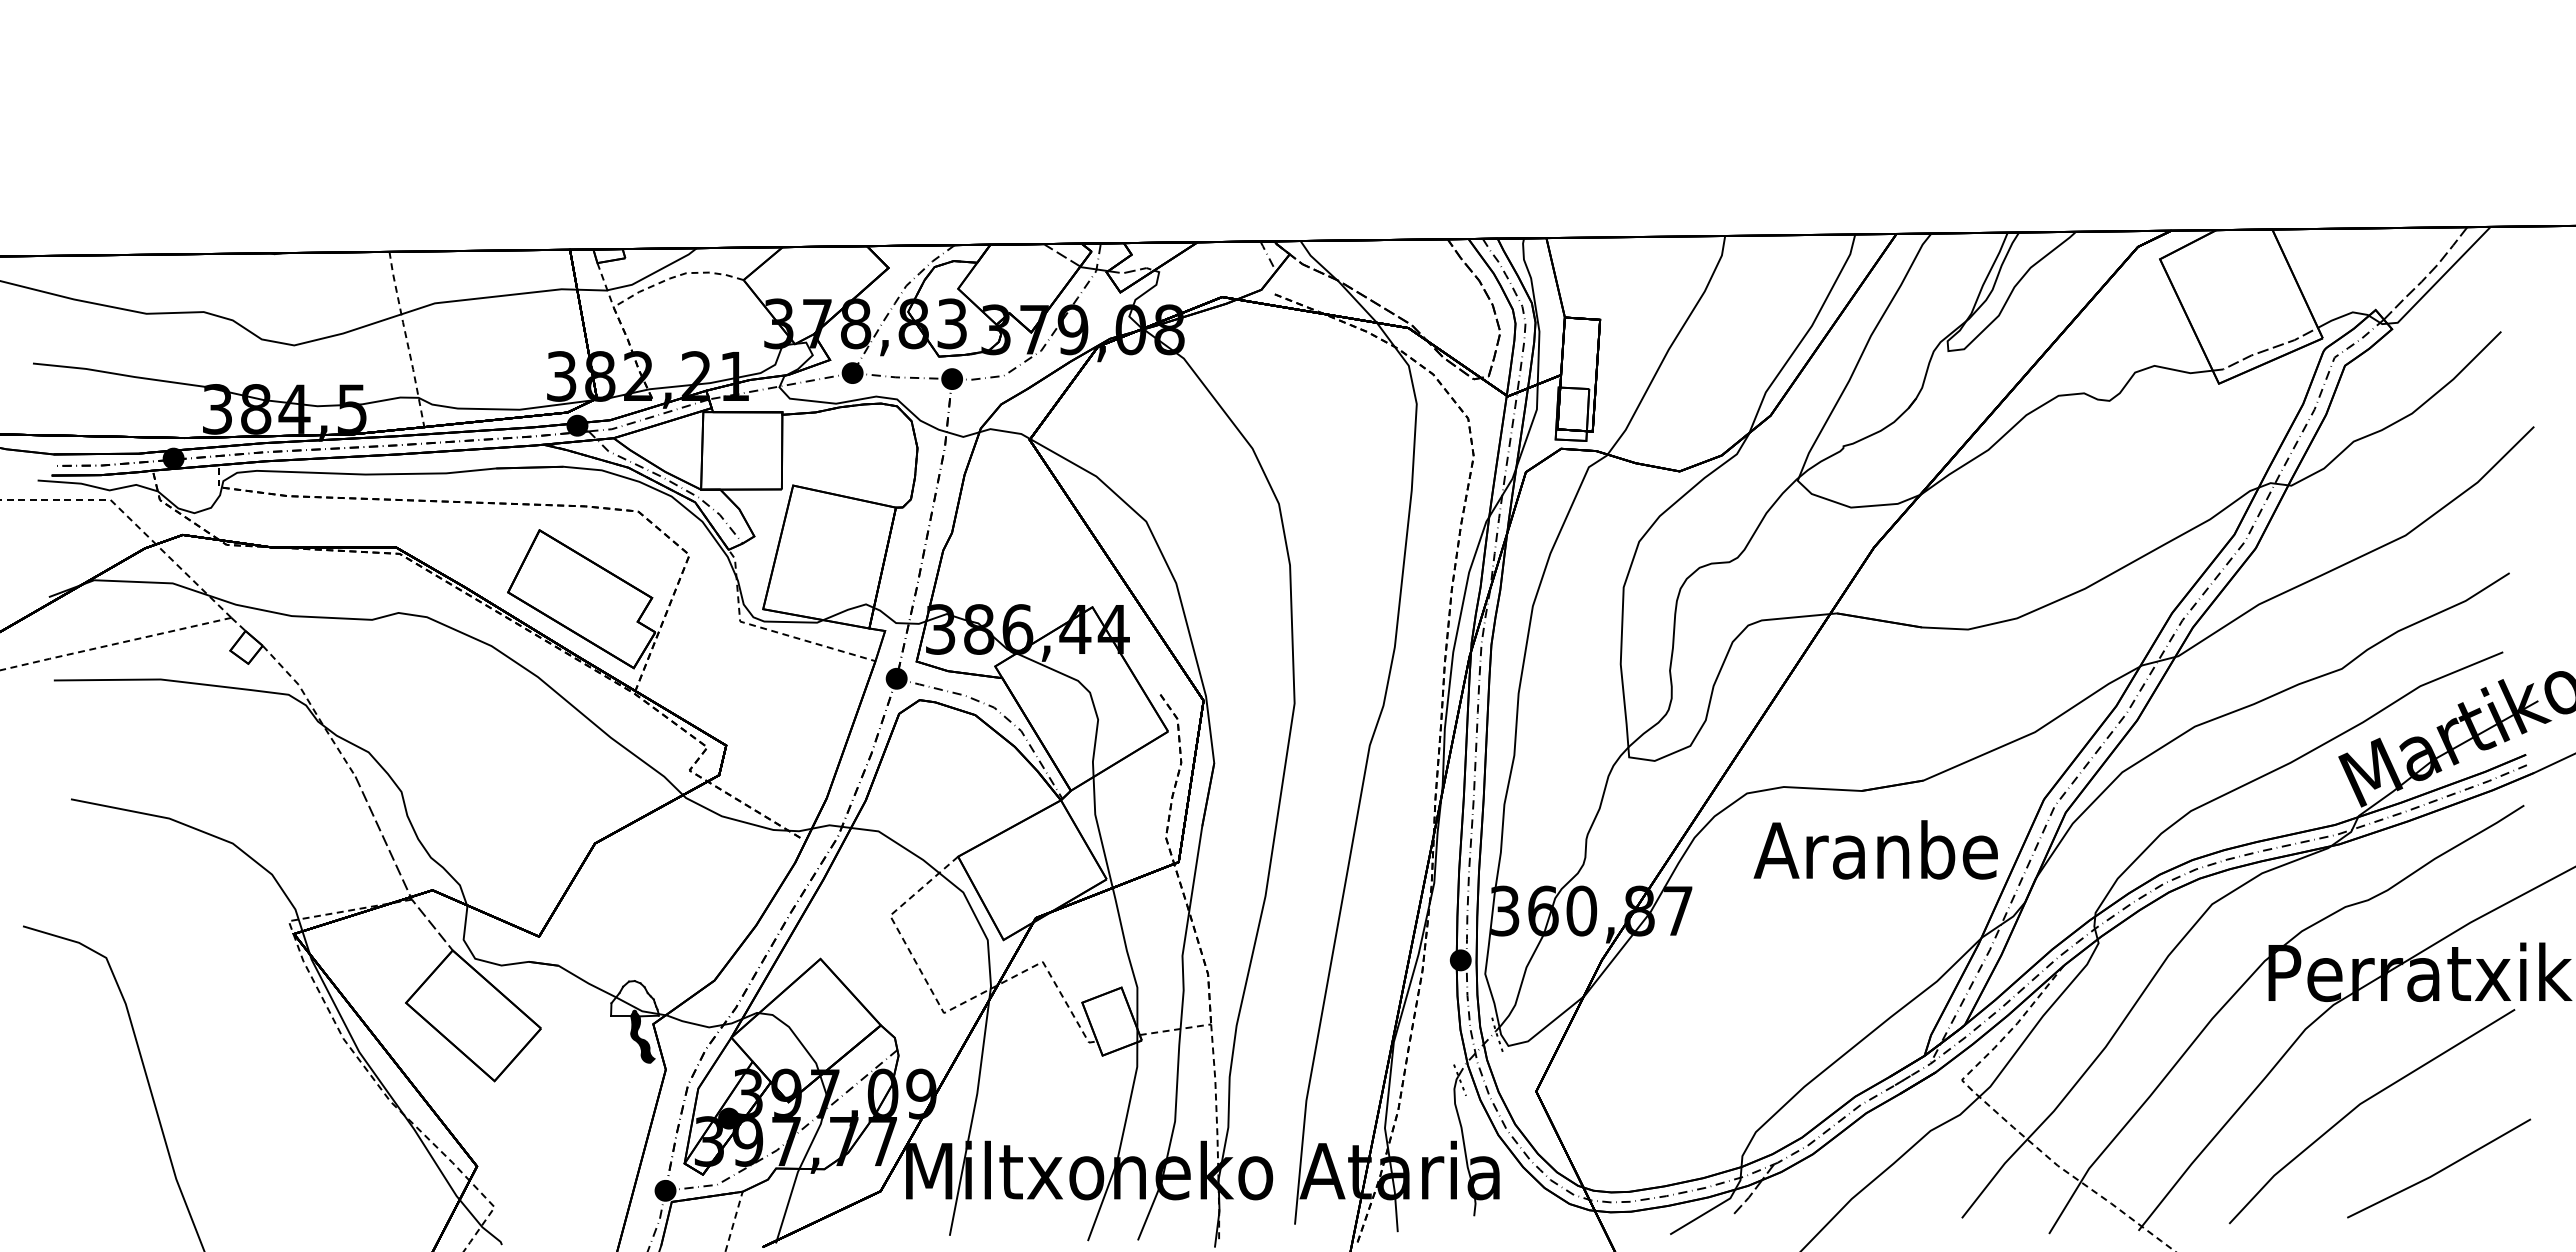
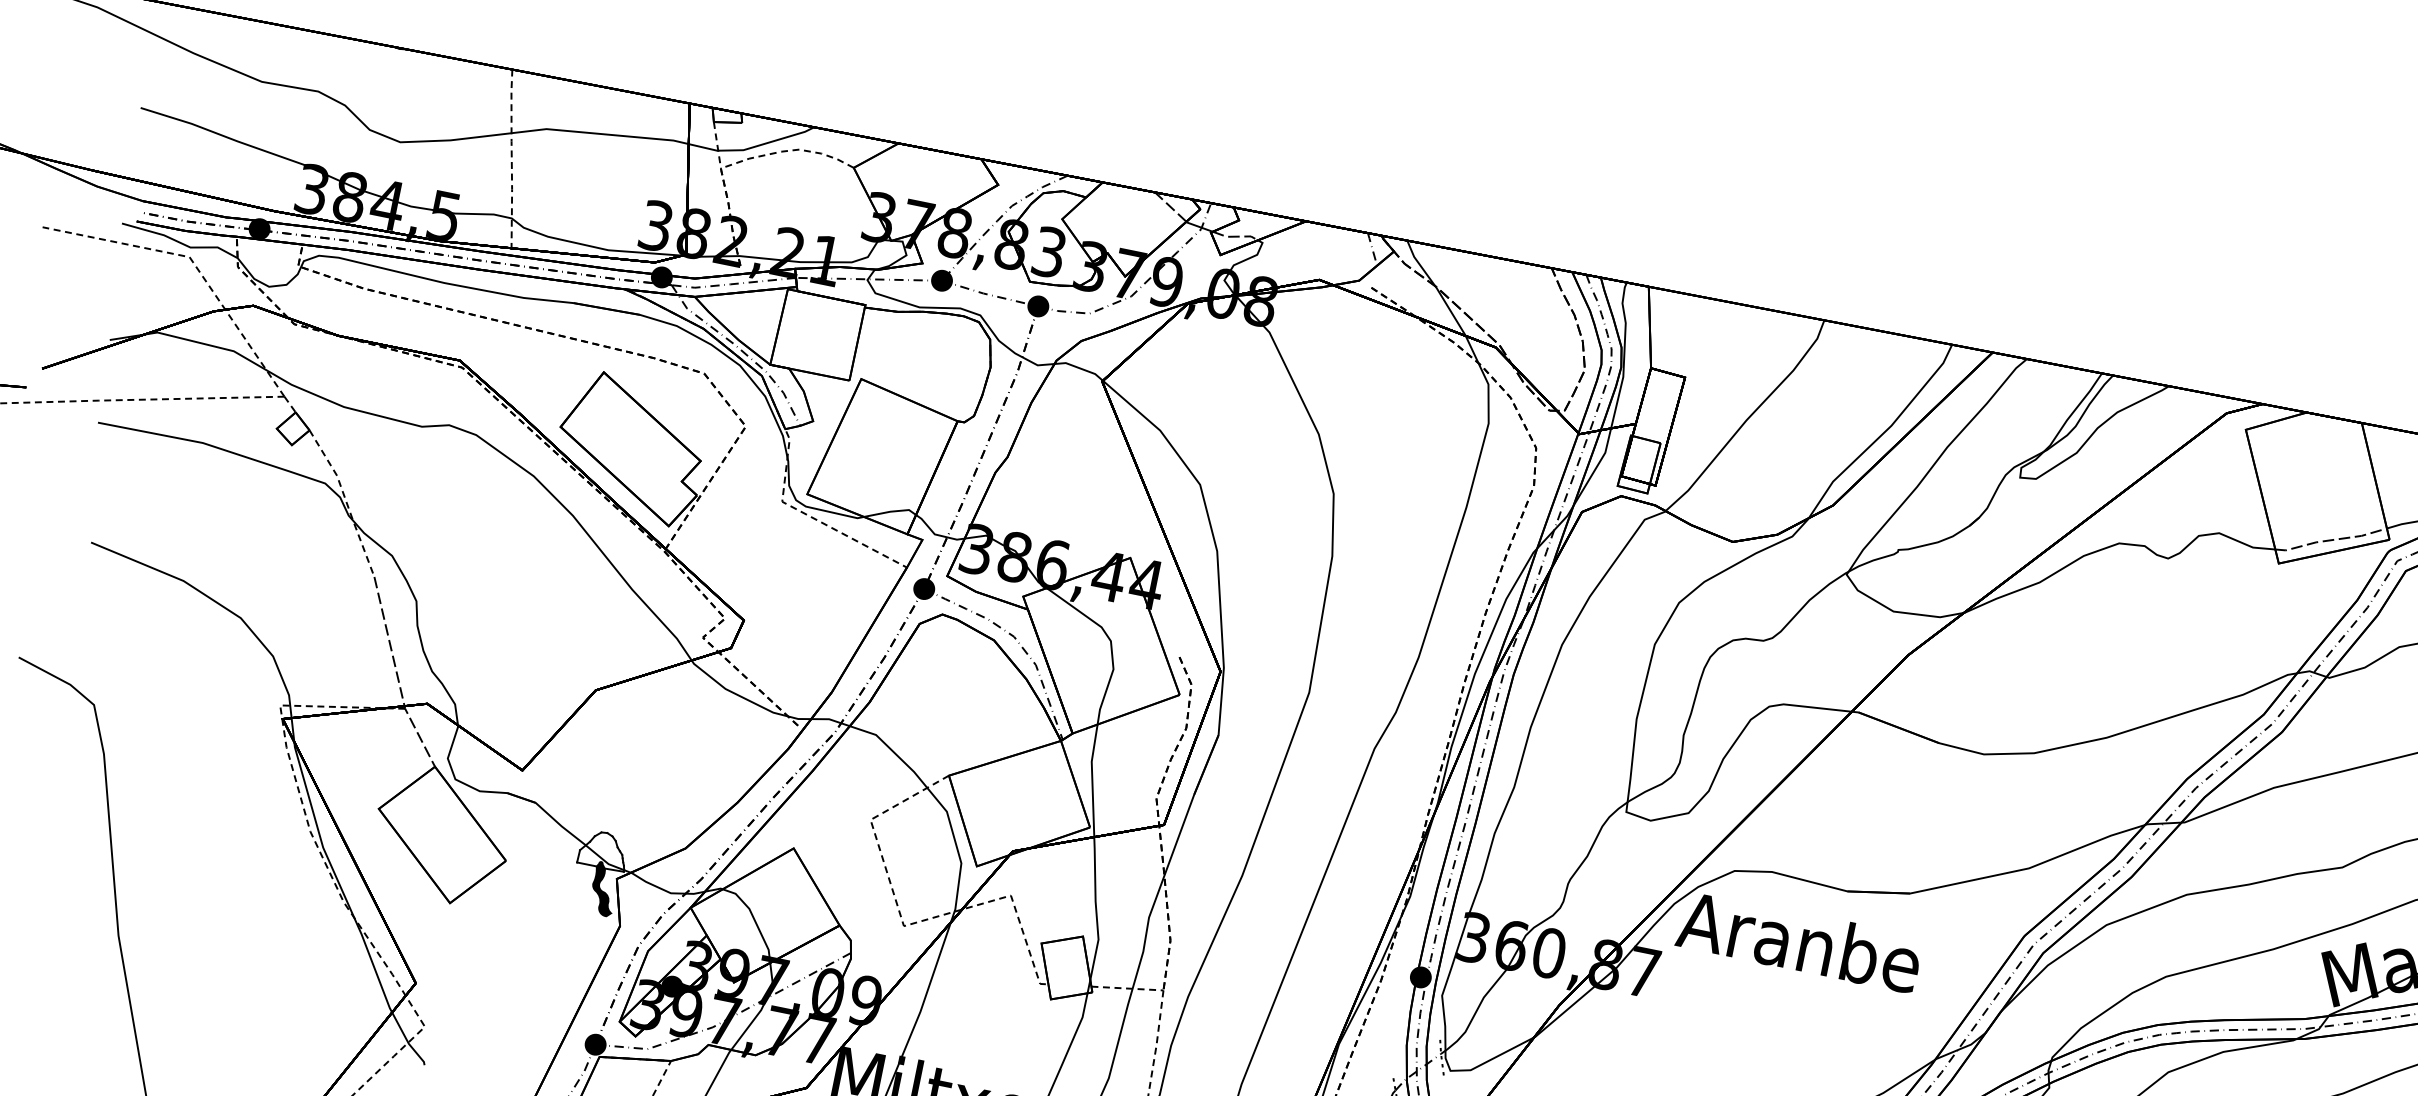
text: (1875, 849) -> (1799, 941), moved

